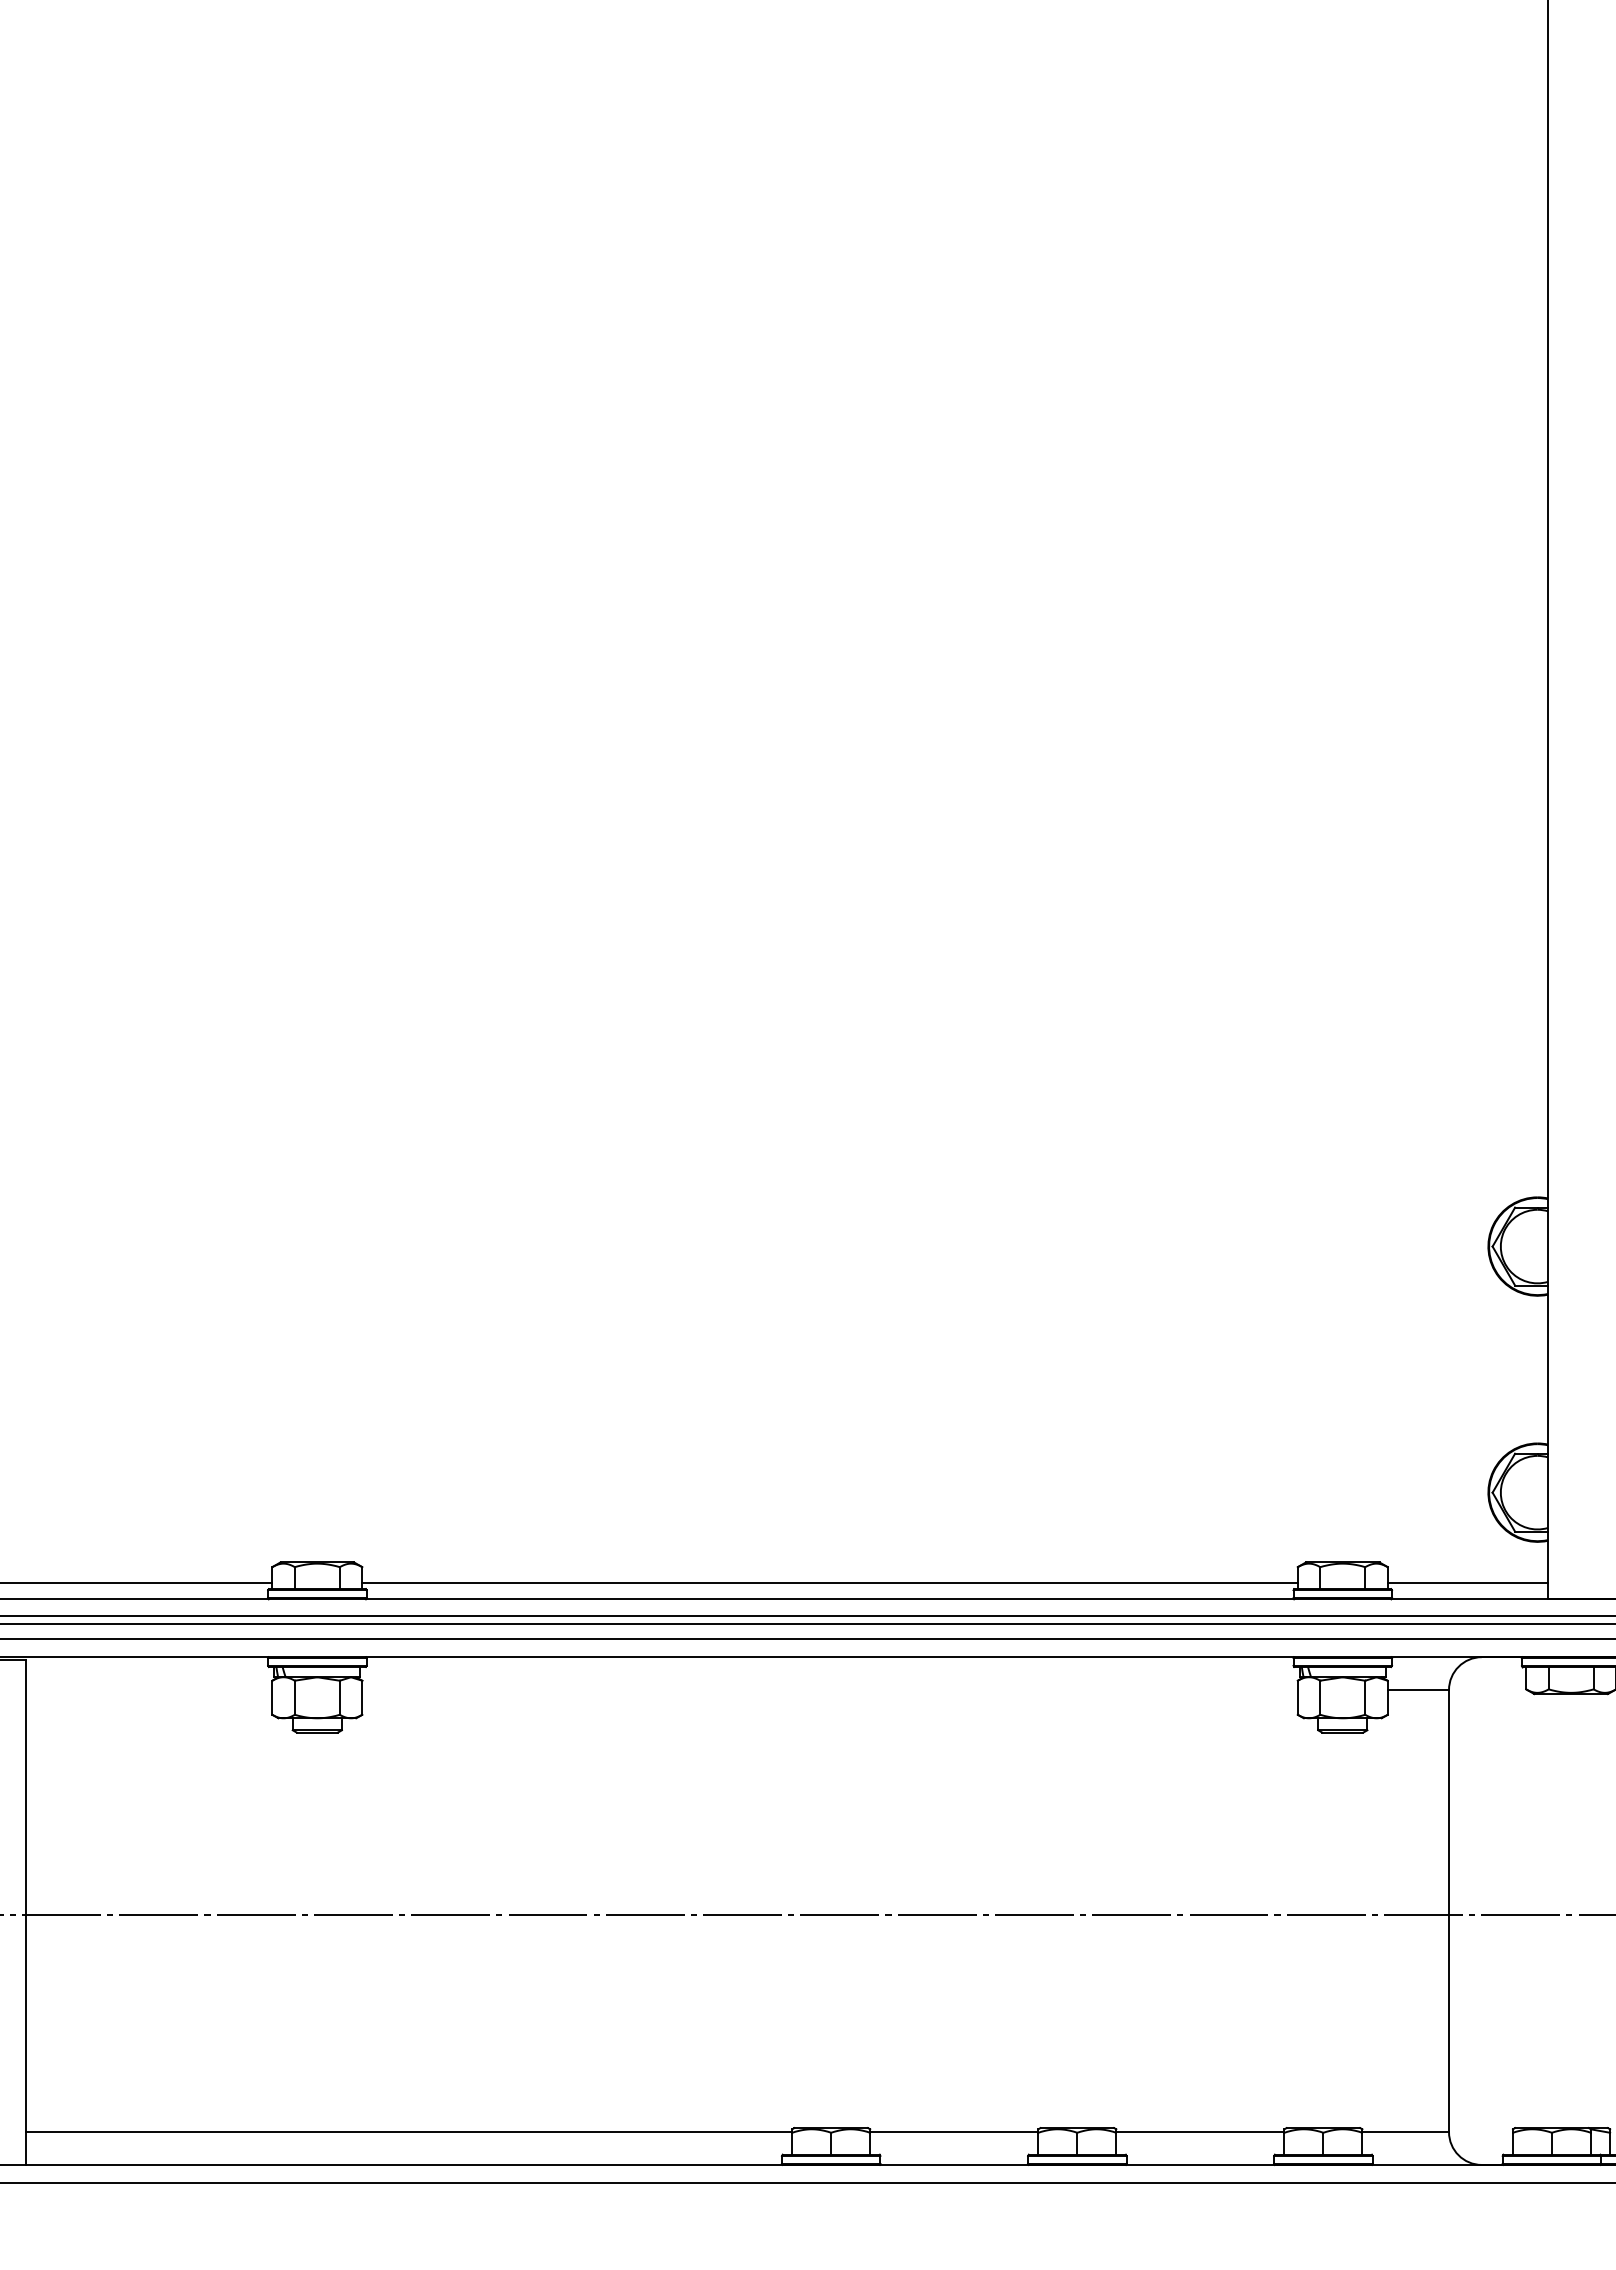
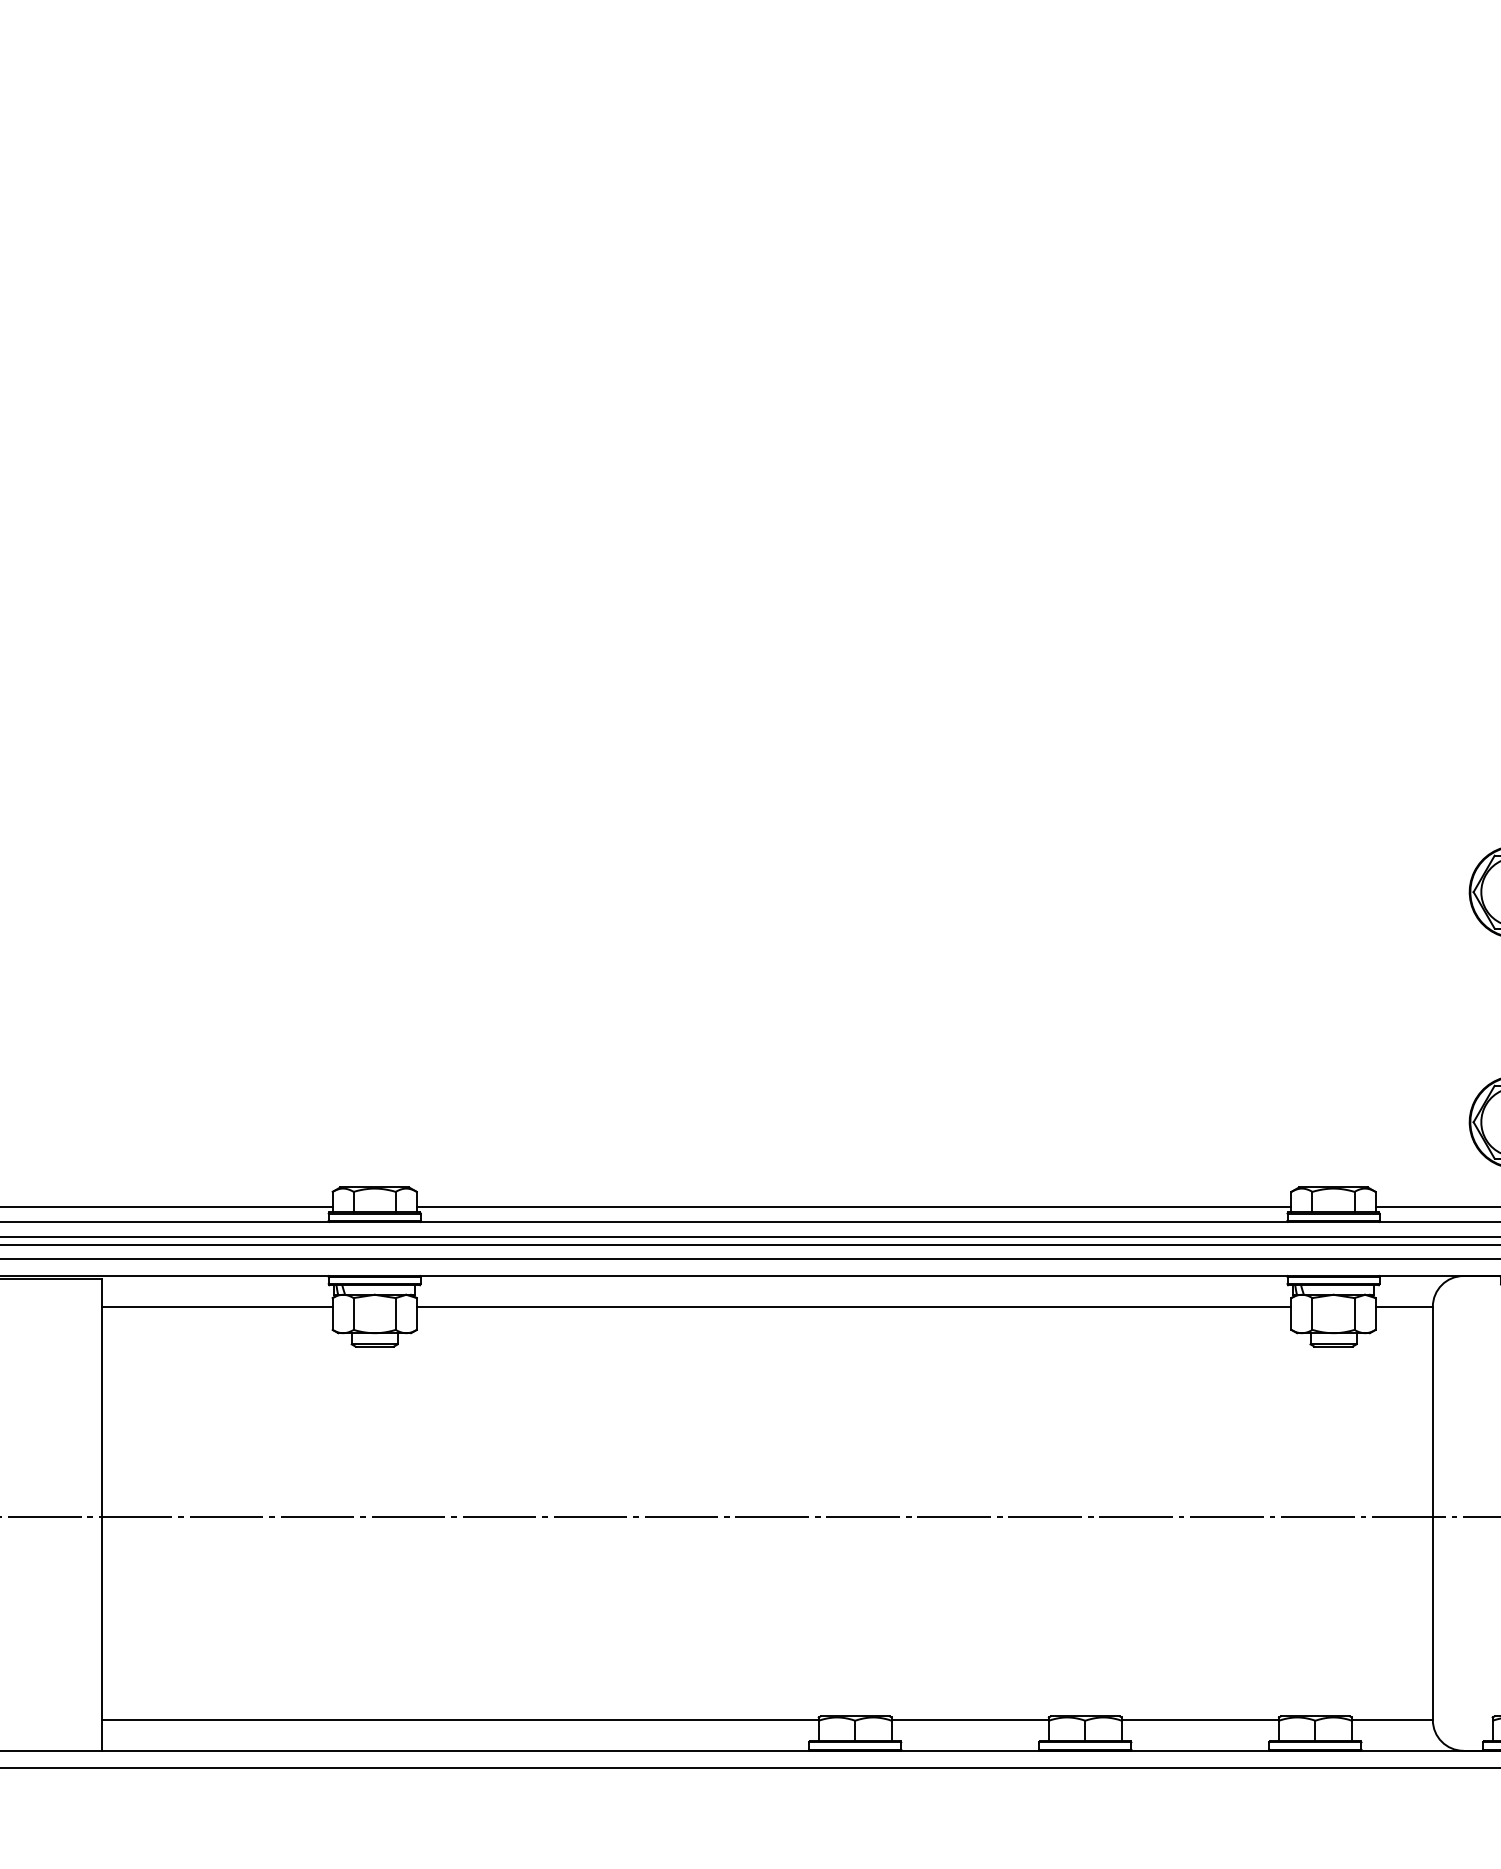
line: (149, 1689) -> (217, 1306), added
line: (829, 1689) -> (853, 1306), added

